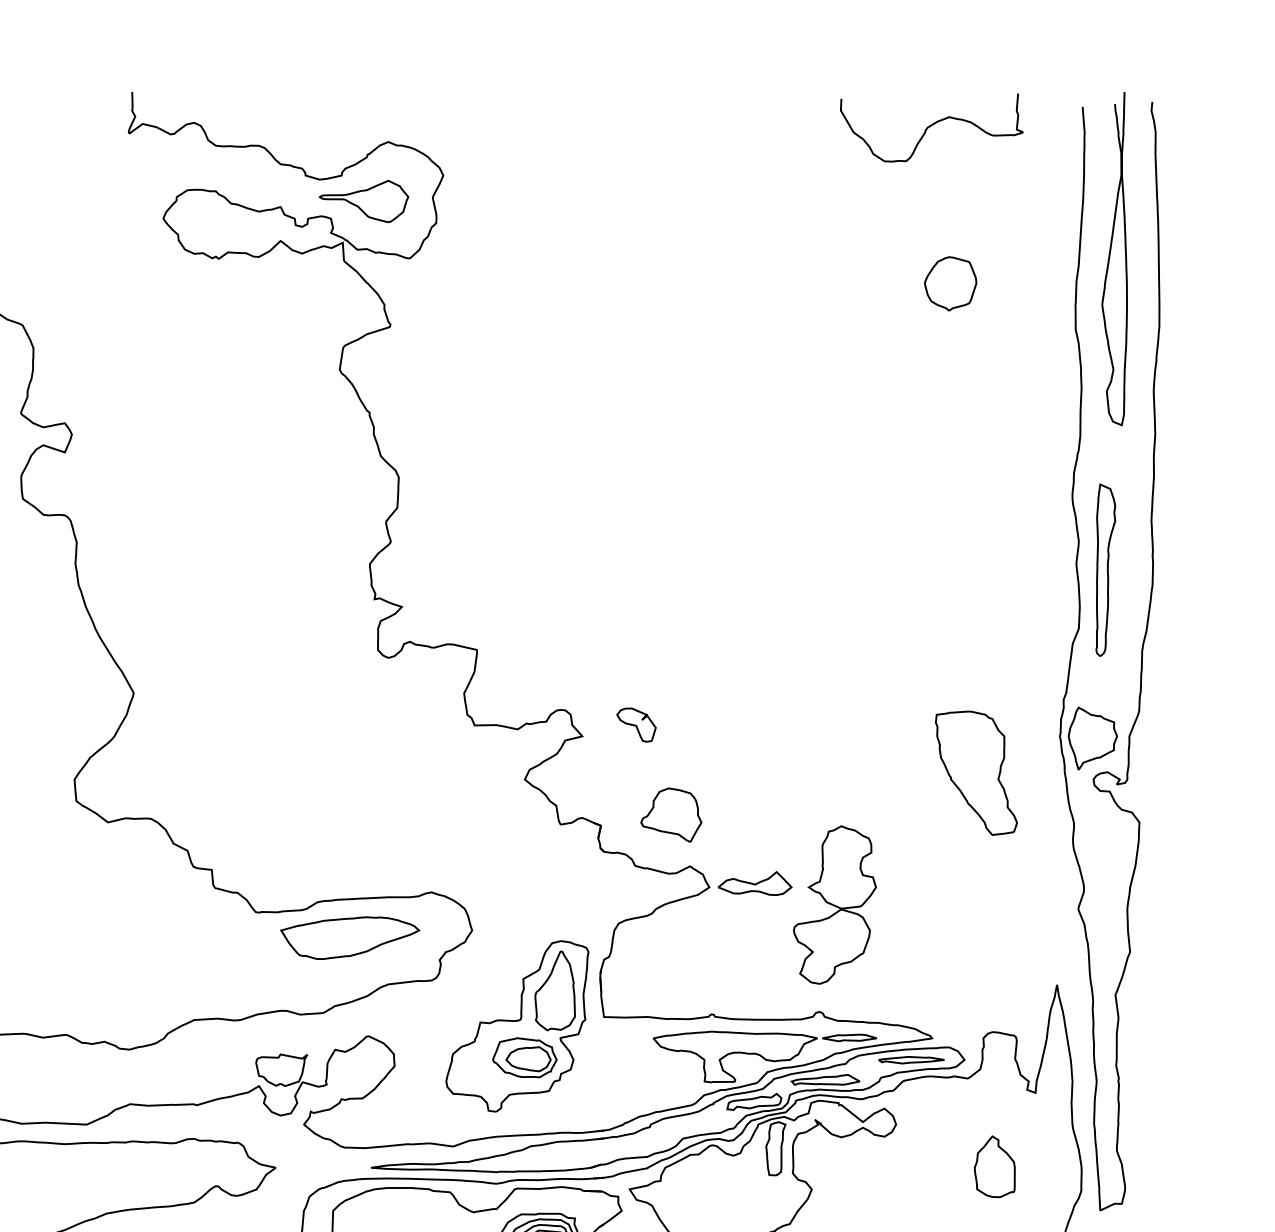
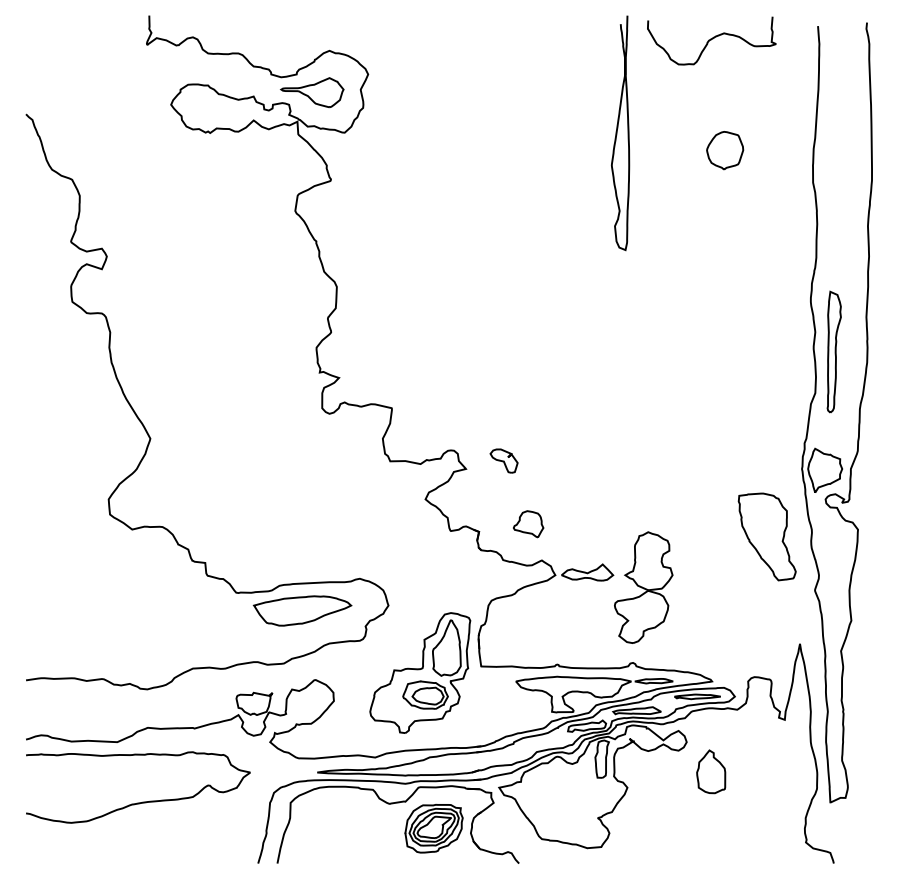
curve: (1110, 259) -> (617, 133), moved
part: (975, 772) -> (766, 536), moved
part: (671, 813) -> (528, 523), size x0.7
part: (995, 1166) -> (711, 771), moved

